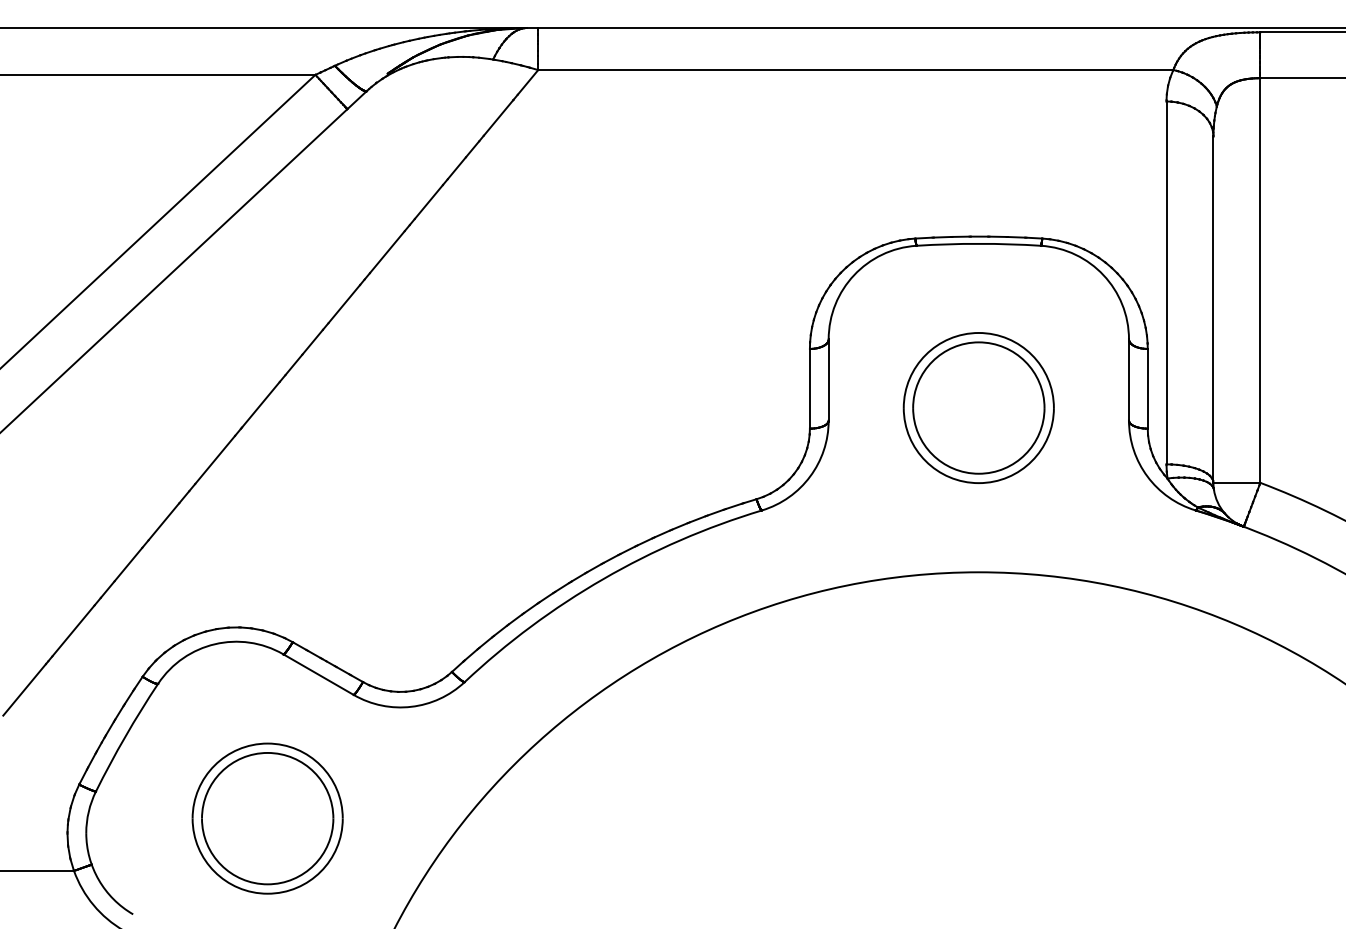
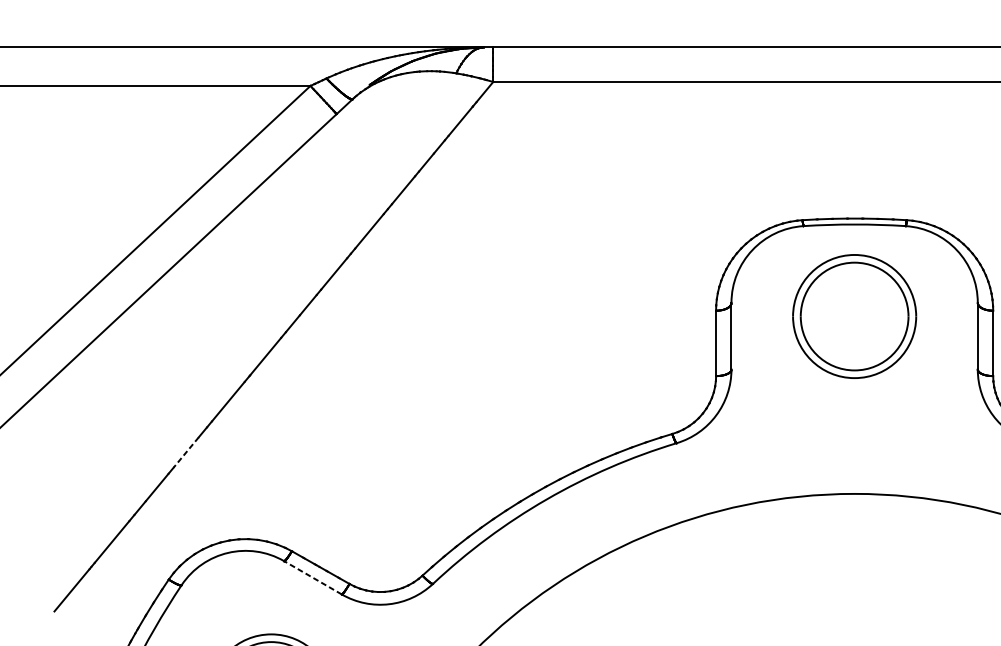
part: (978, 407) -> (854, 316), moved
line: (163, 522) -> (185, 453), solid -> dashed
line: (318, 674) -> (313, 577), solid -> dashed

